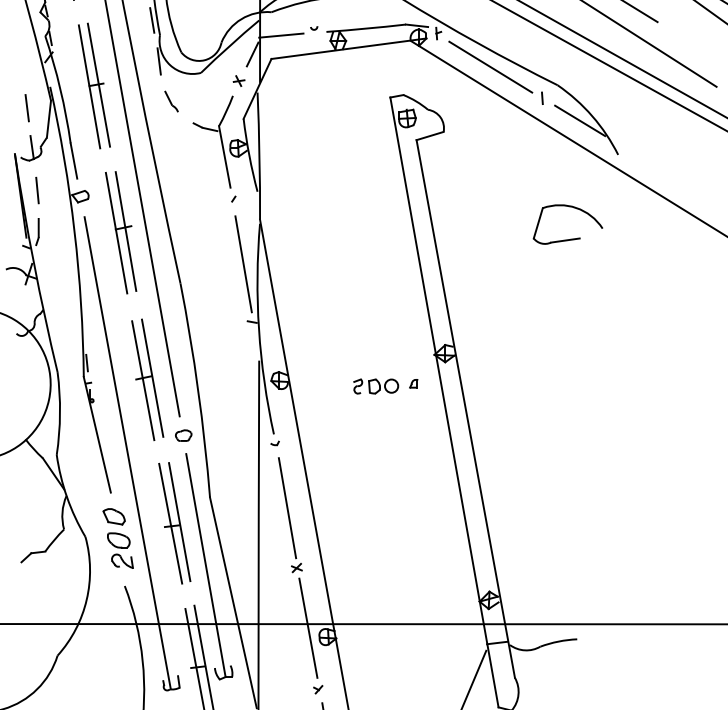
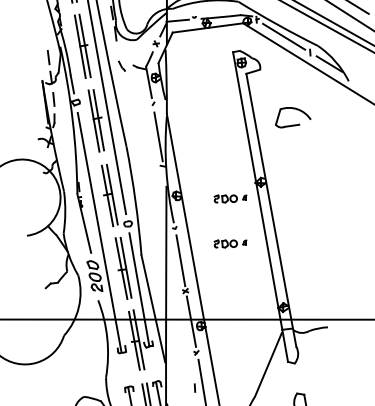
part: (170, 100) -> (121, 65), moved
part: (568, 237) -> (293, 124), moved
part: (385, 474) -> (230, 243), added

